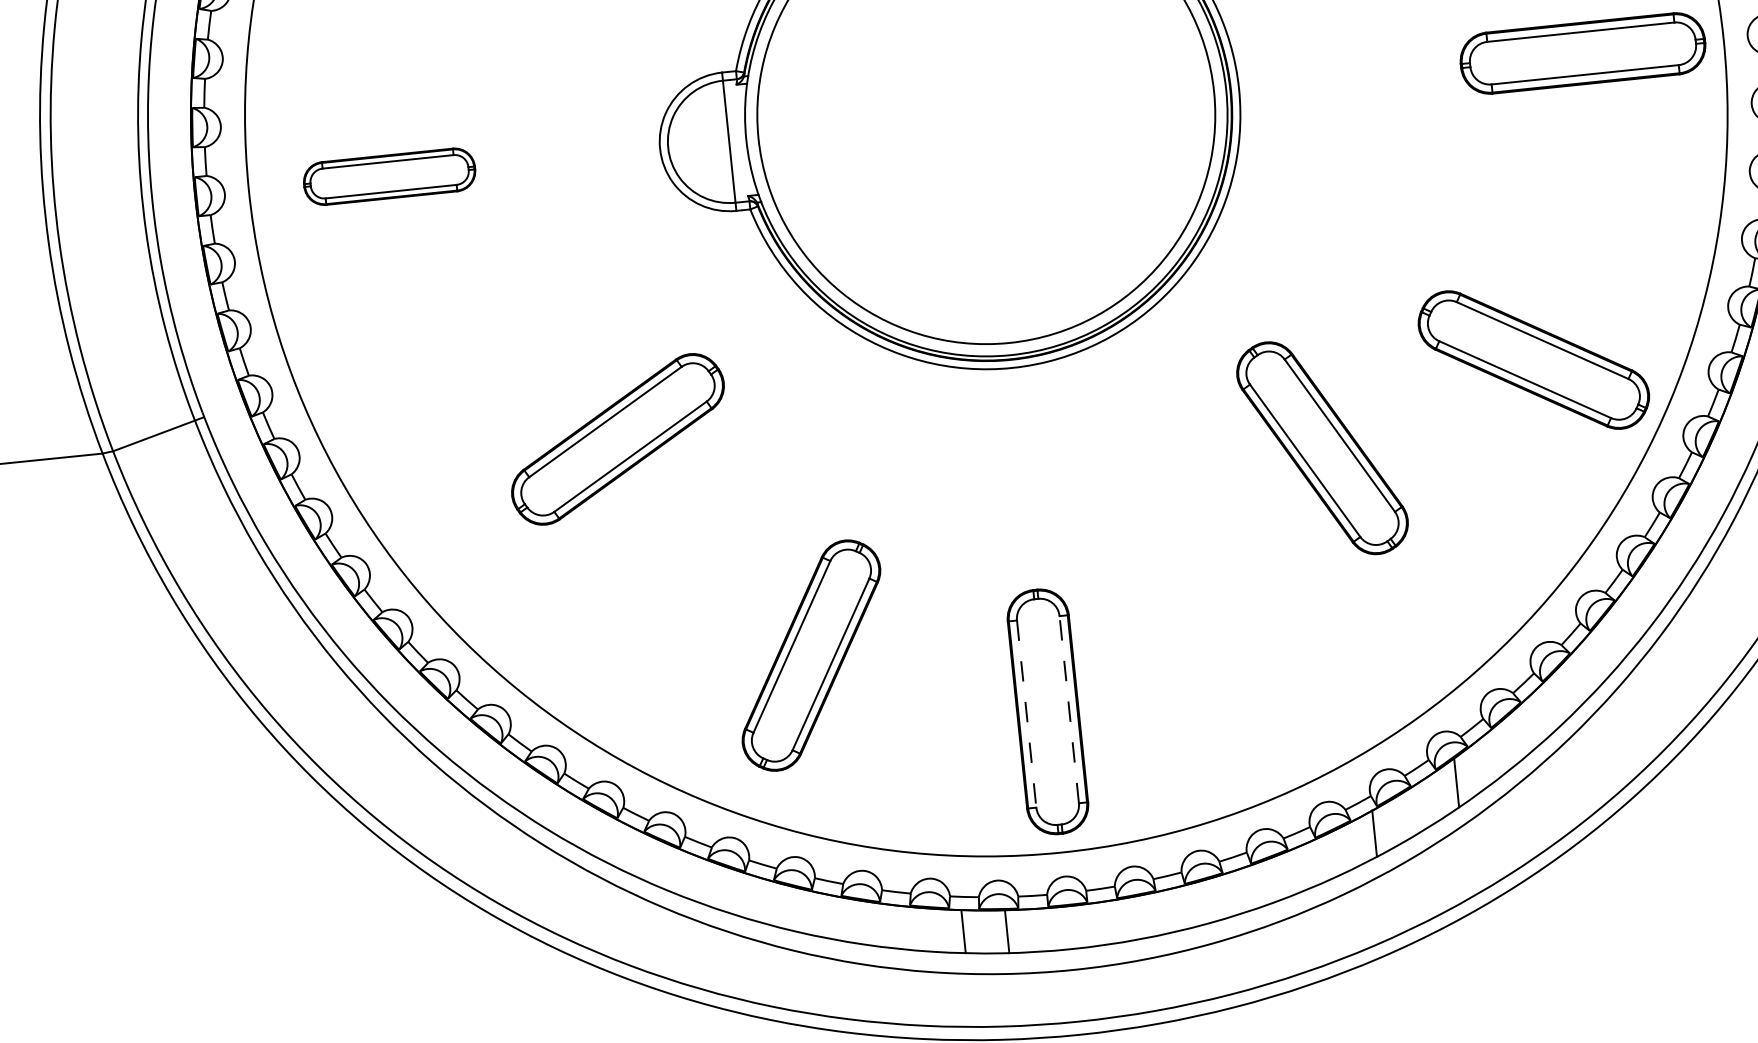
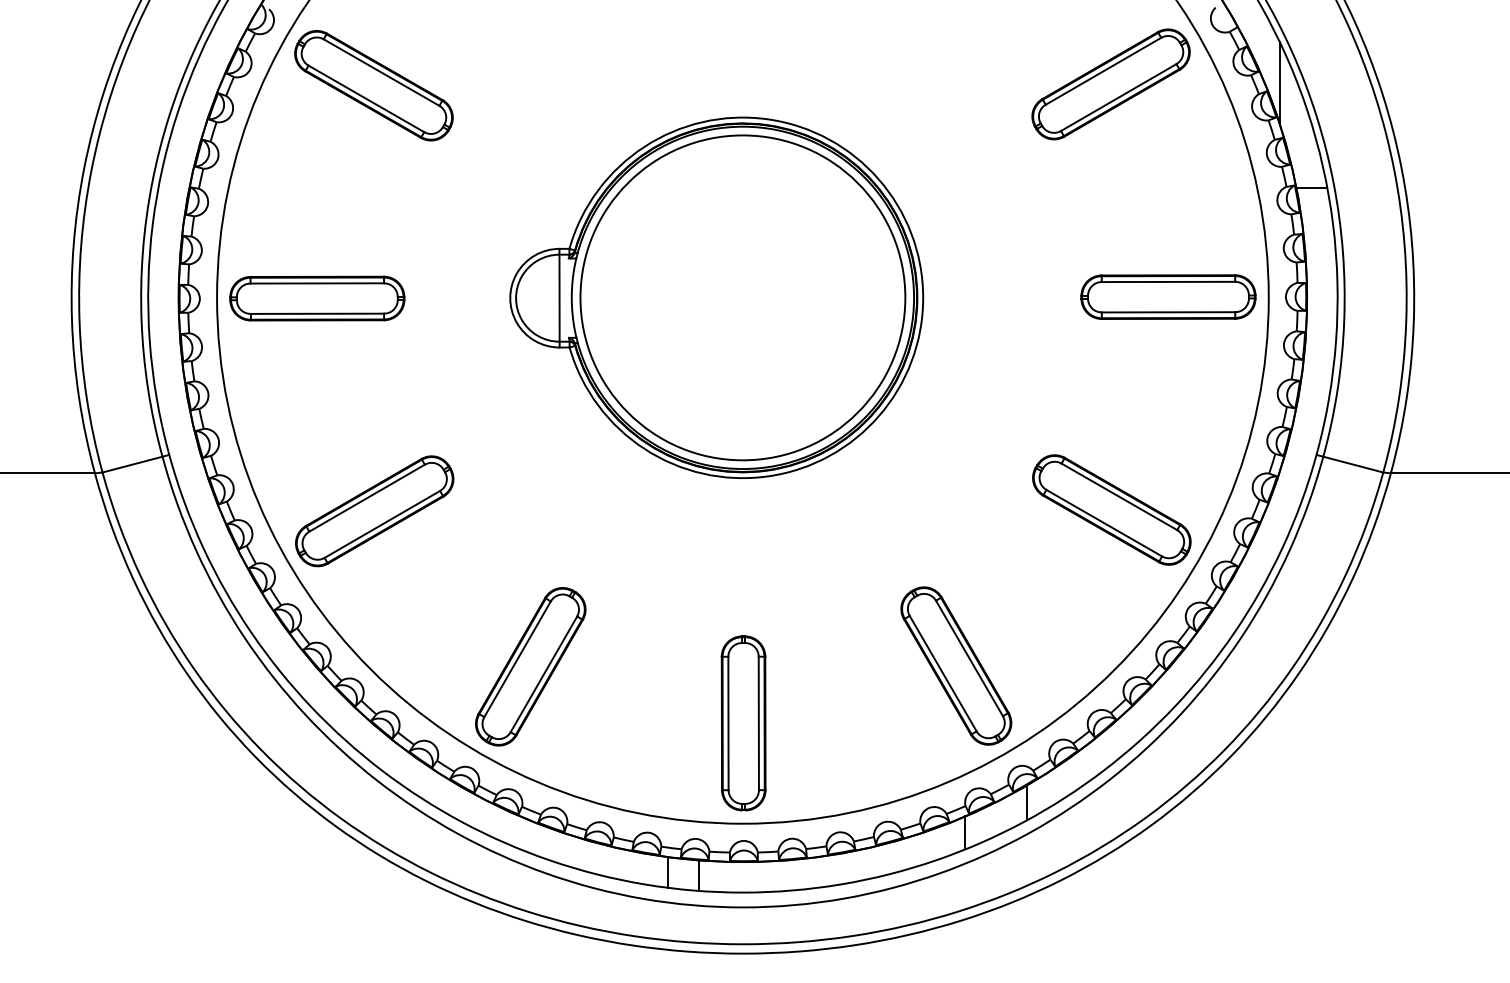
part: (389, 176) -> (317, 298), size x1.43
part: (617, 439) -> (374, 511), moved
part: (1322, 447) -> (956, 665), moved
part: (811, 655) -> (530, 666), moved
line: (1068, 709) -> (758, 723), dashed -> solid
line: (1026, 714) -> (728, 723), dashed -> solid

